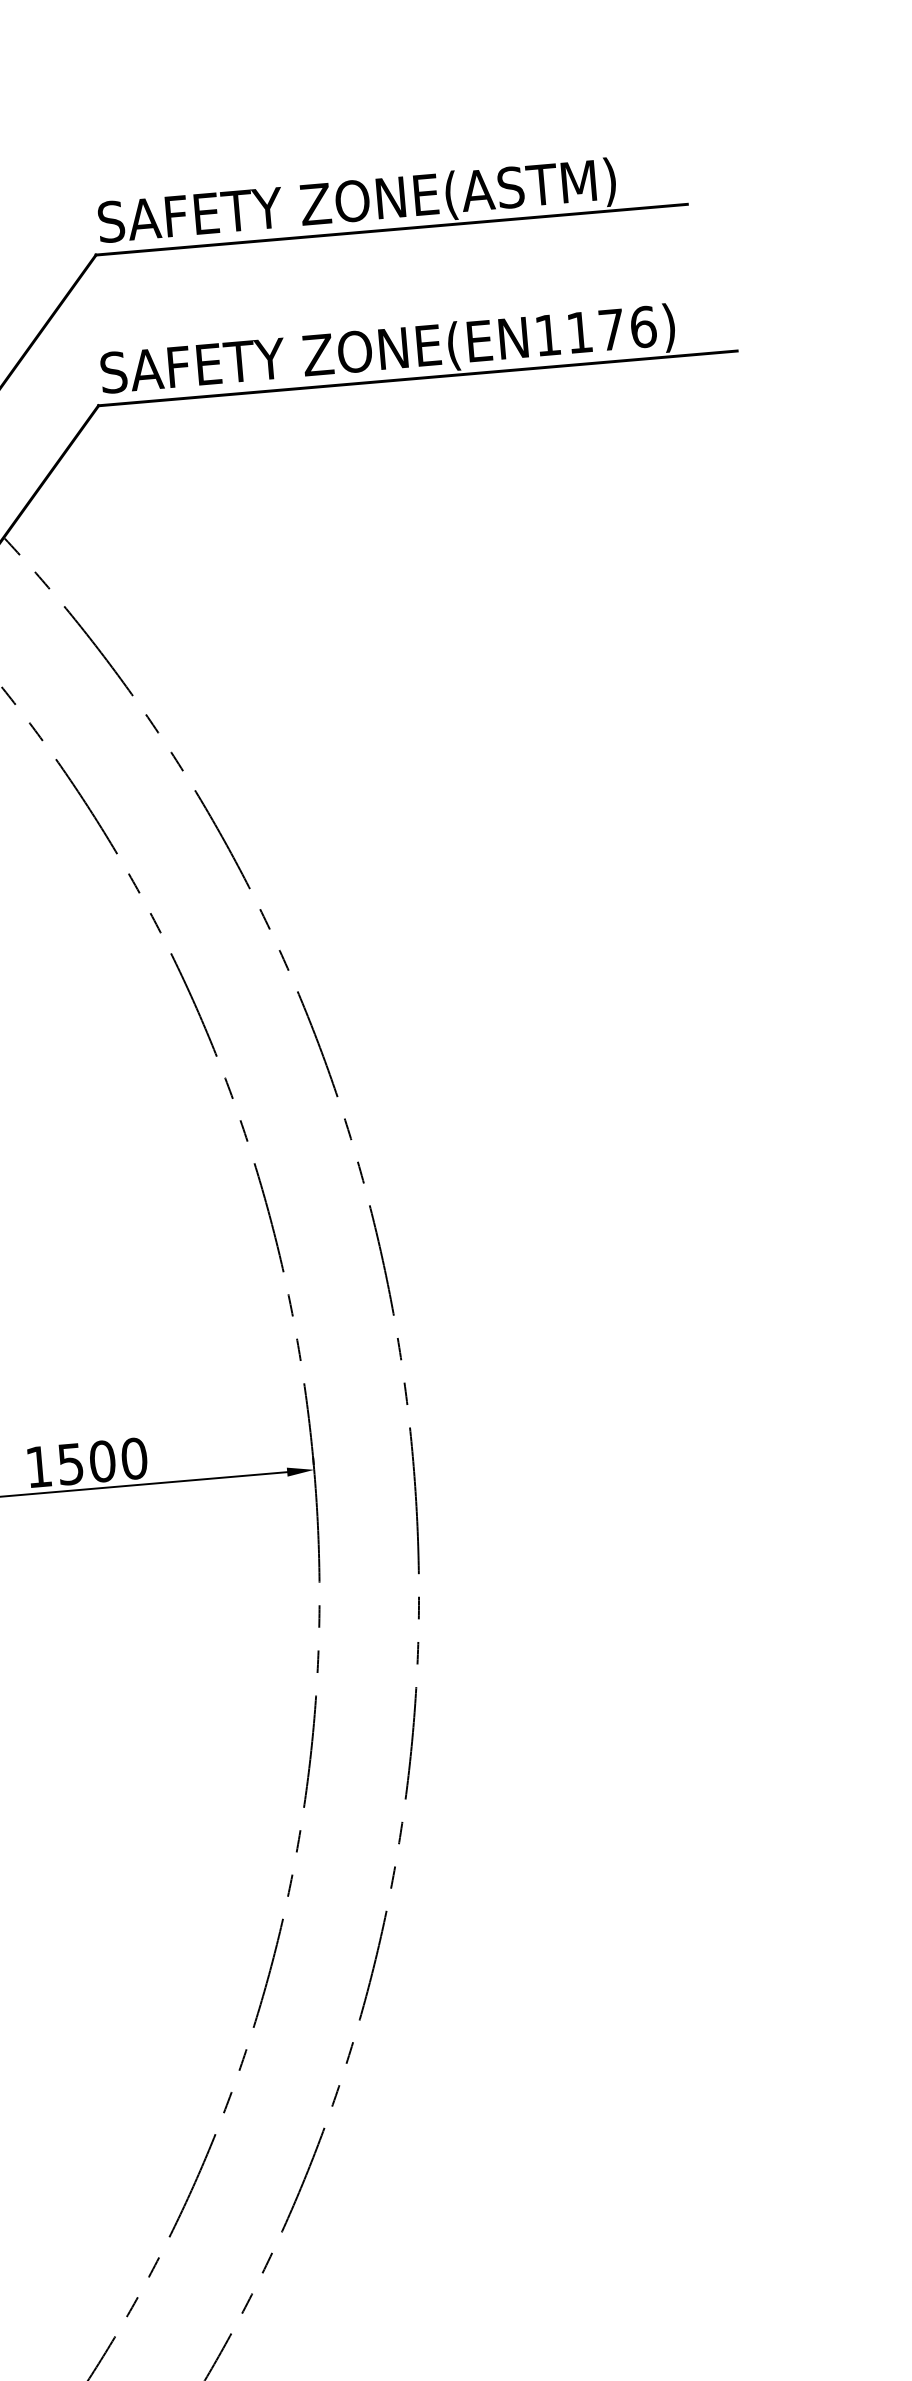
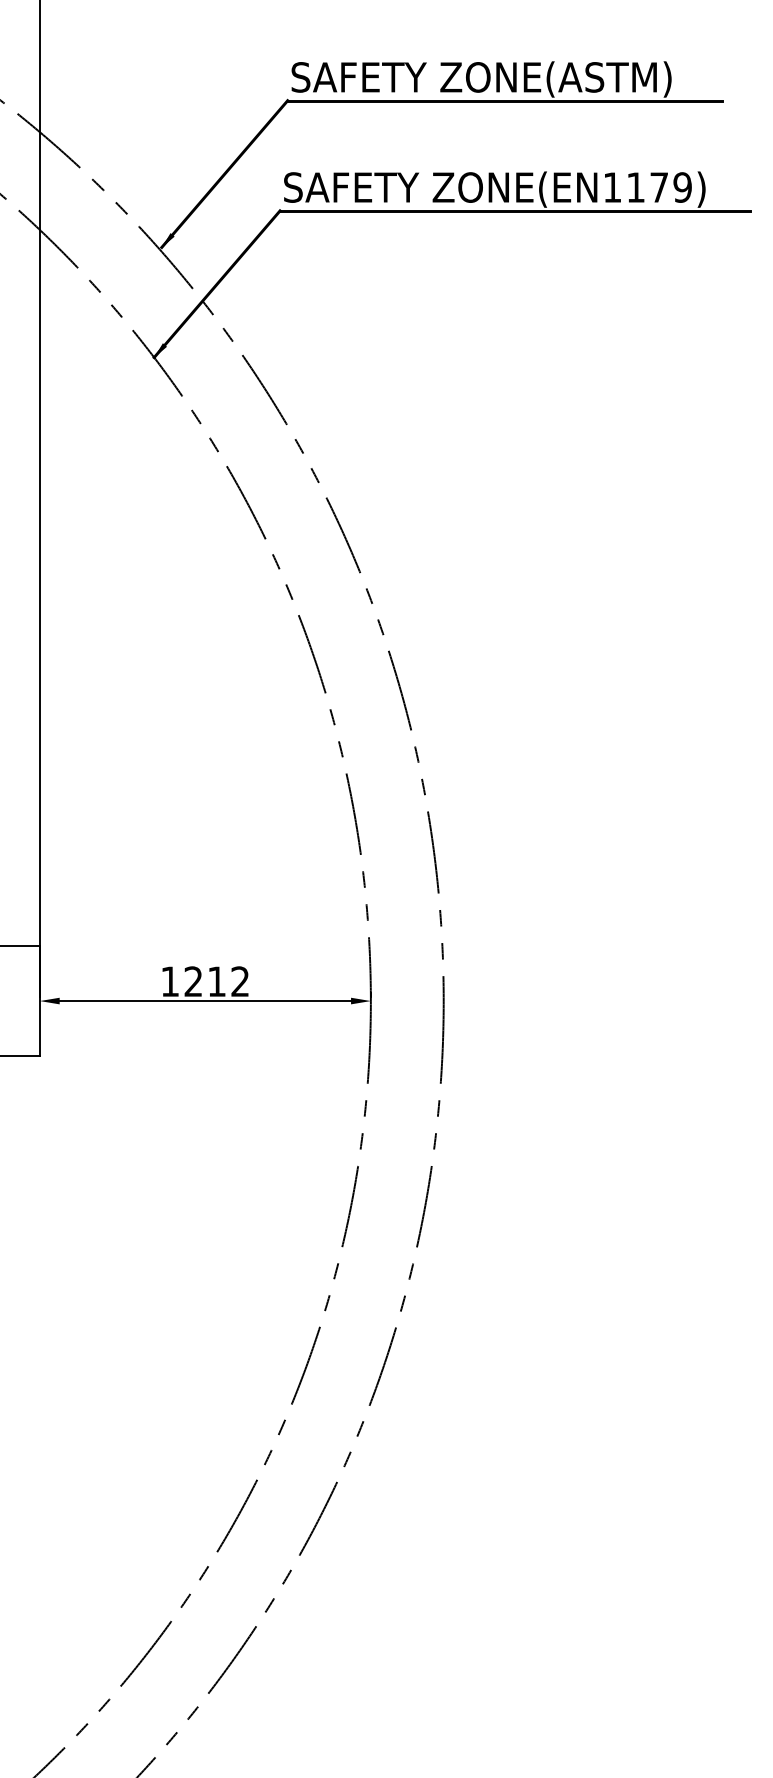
text: (643, 327) -> (682, 187), ZONE(EN1176) -> ZONE(EN1179)
text: (101, 1461) -> (216, 981), 1500 -> 1212

